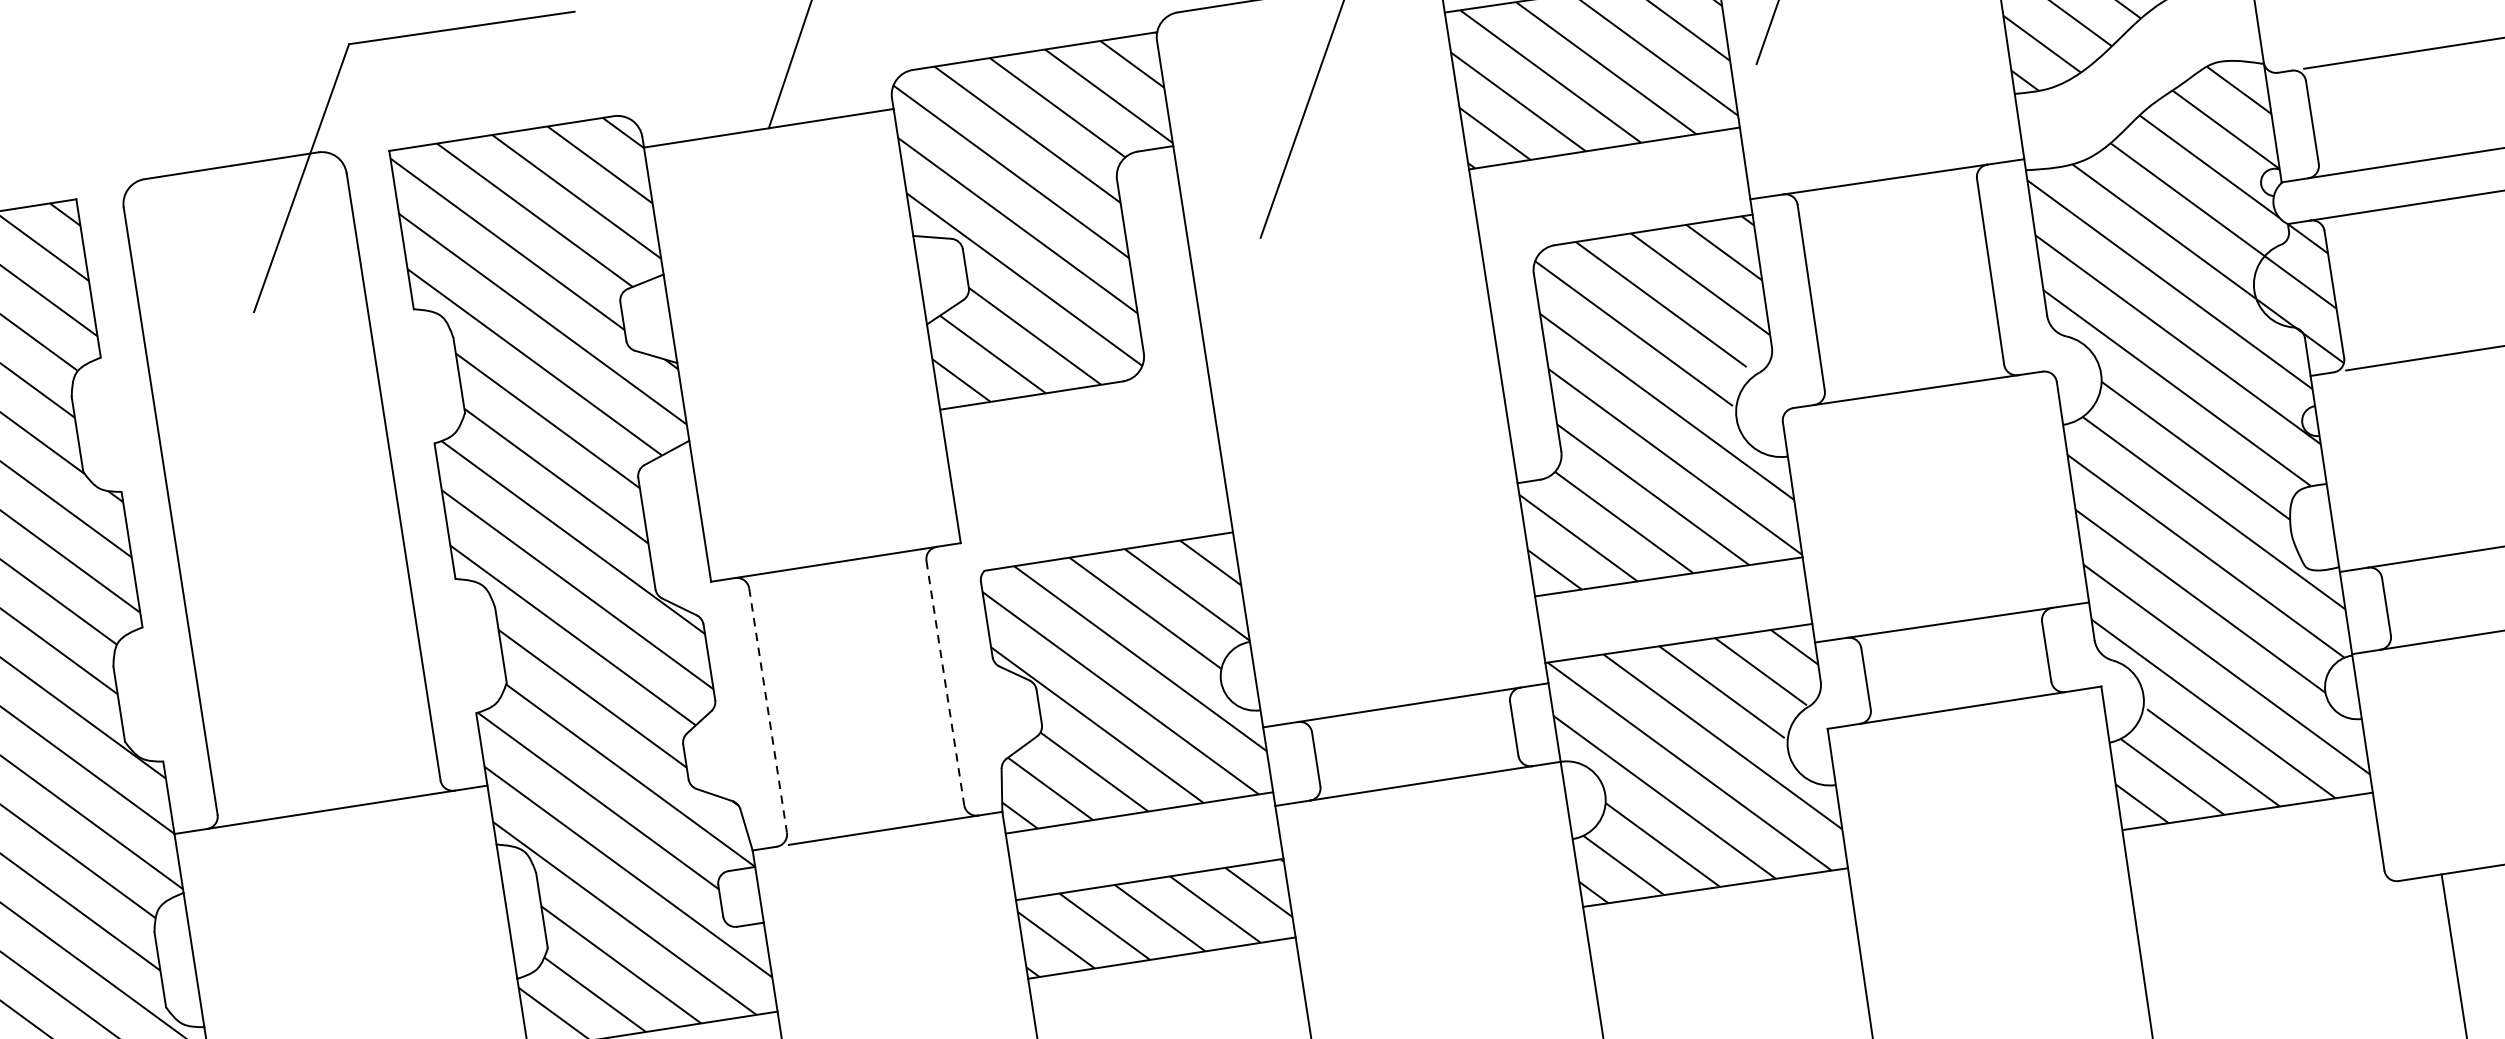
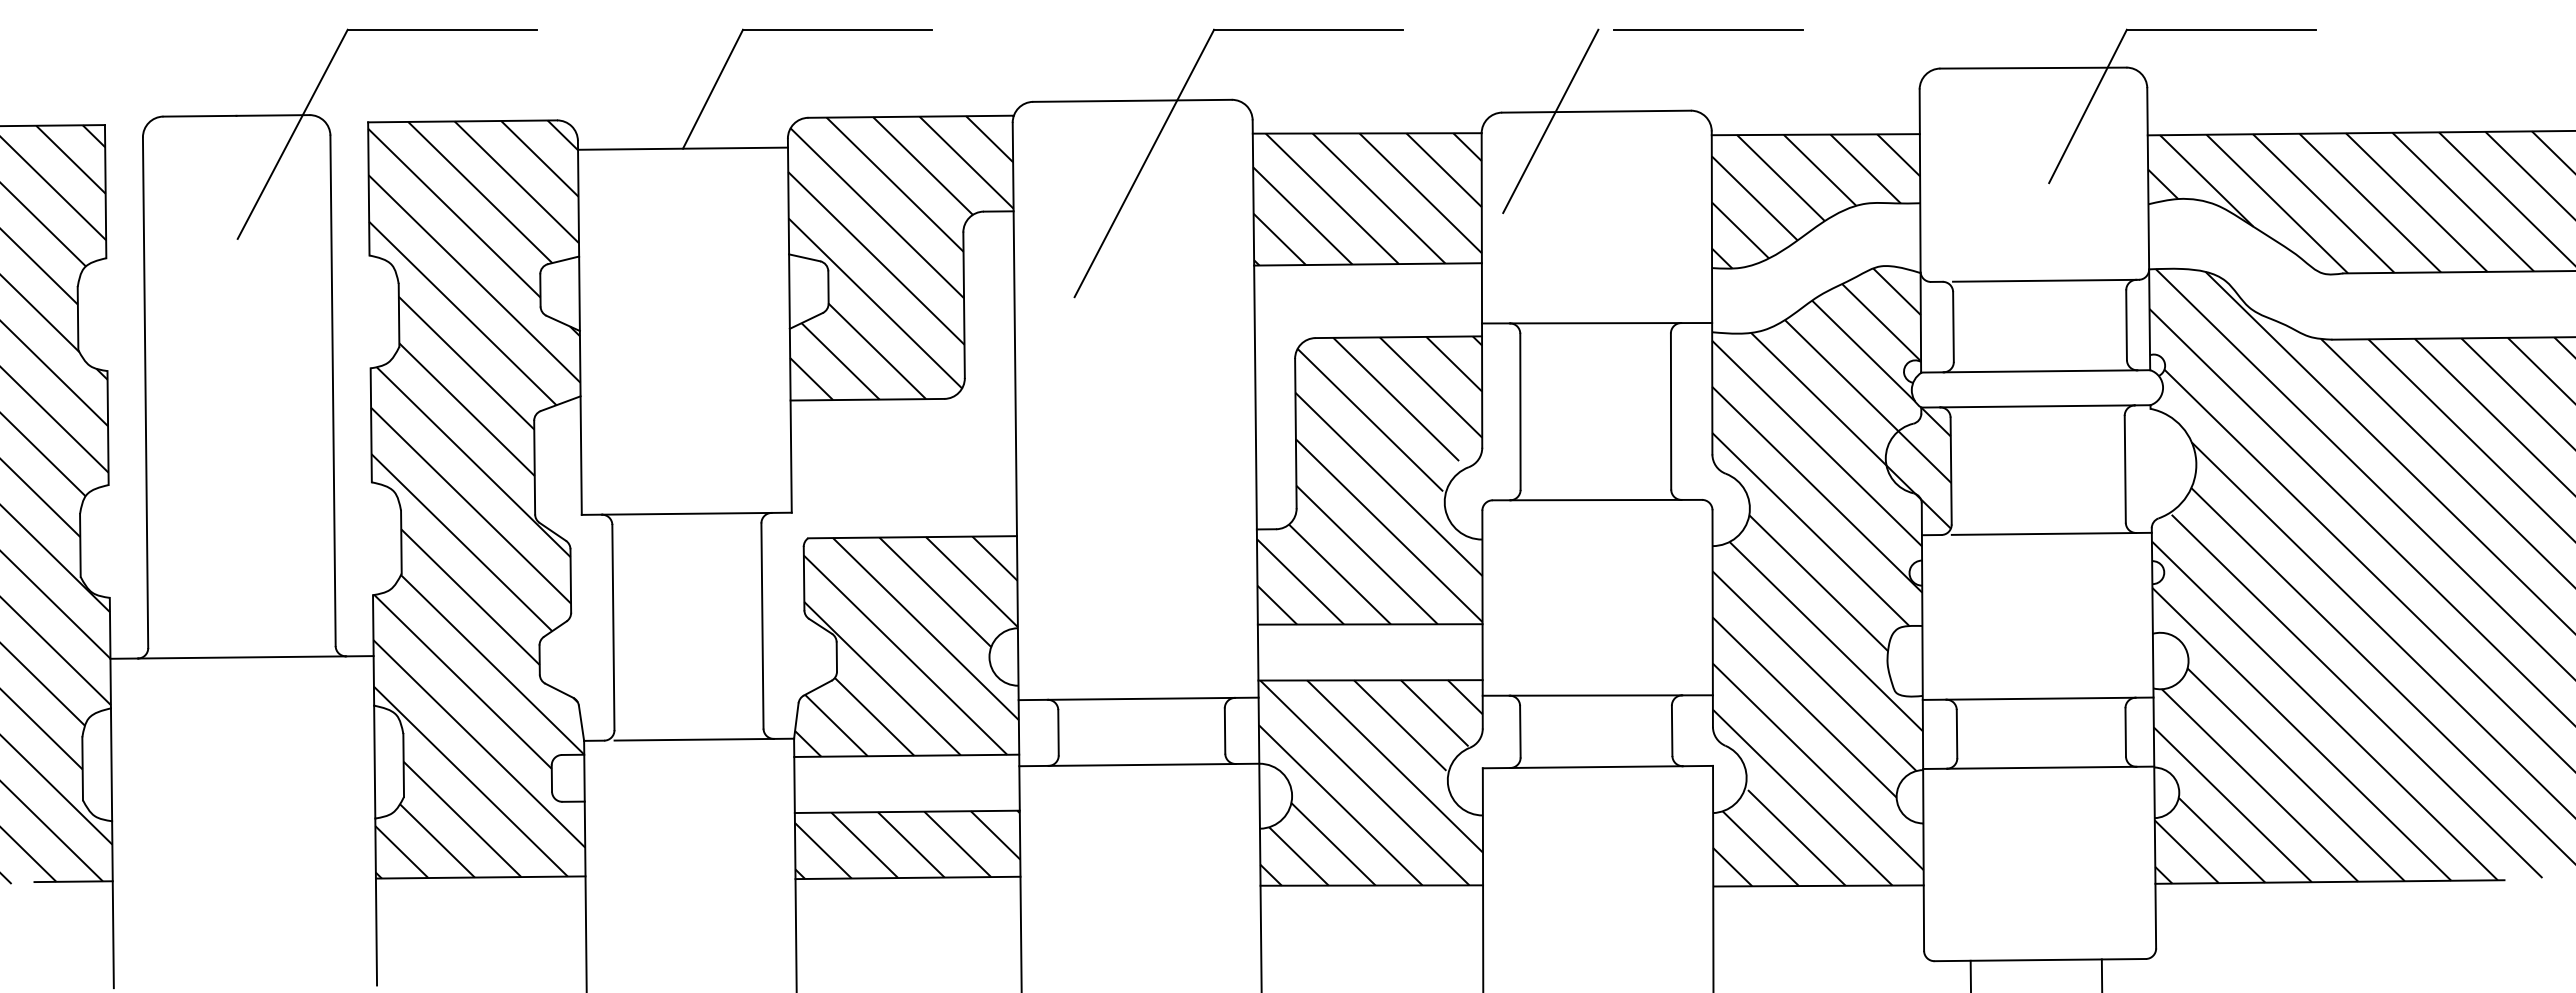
line: (945, 683) -> (762, 626), dashed -> solid
line: (768, 710) -> (613, 627), dashed -> solid

